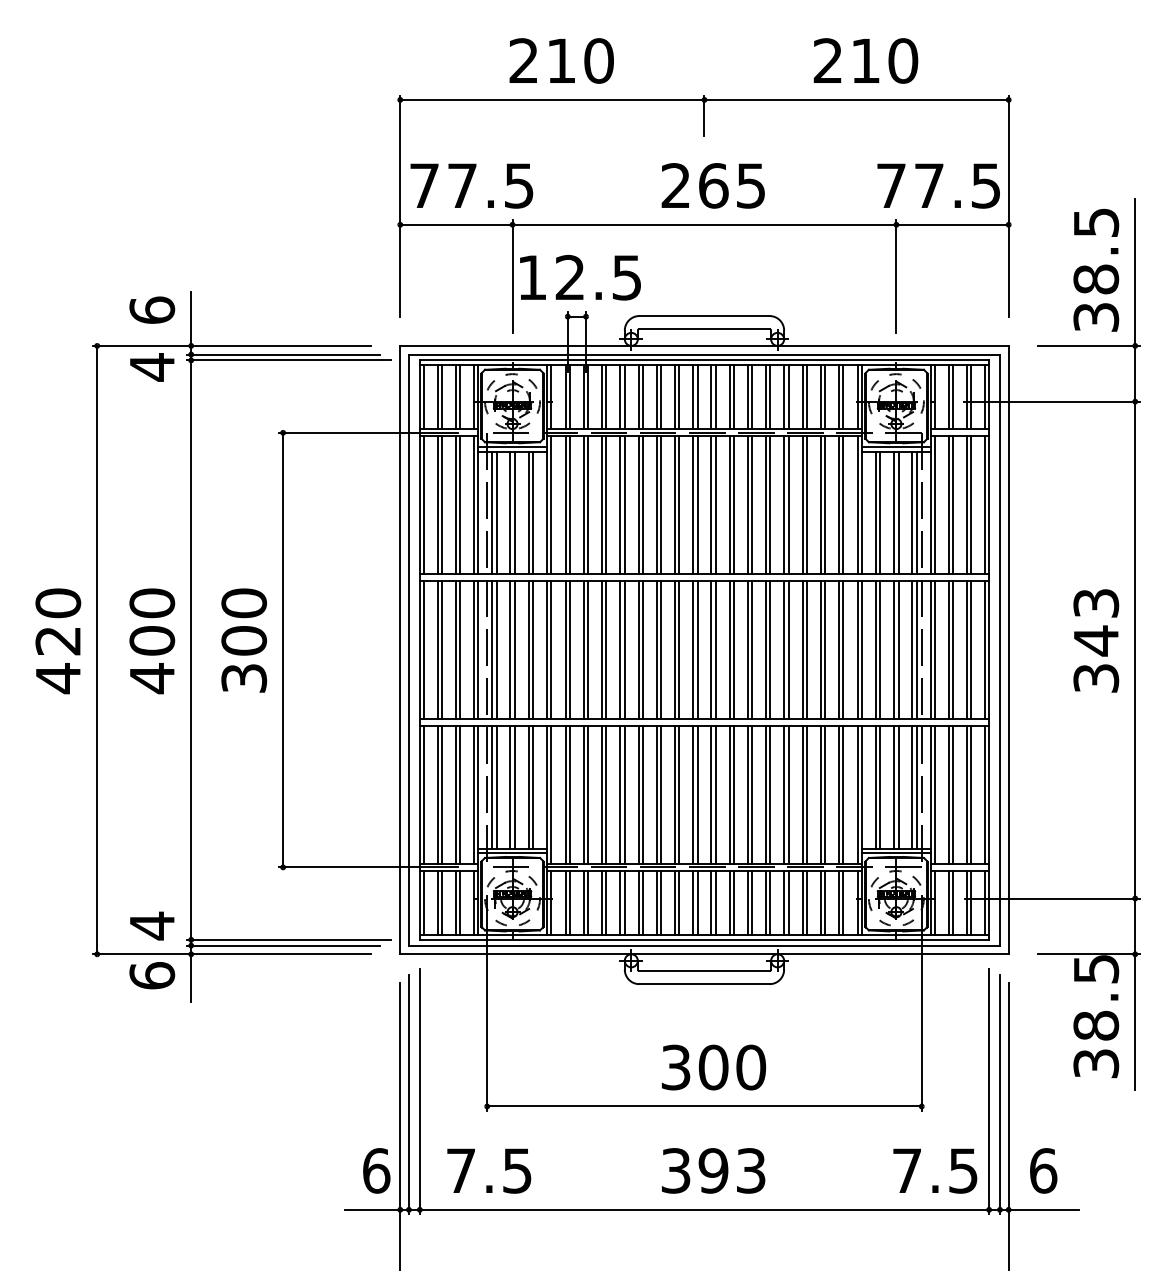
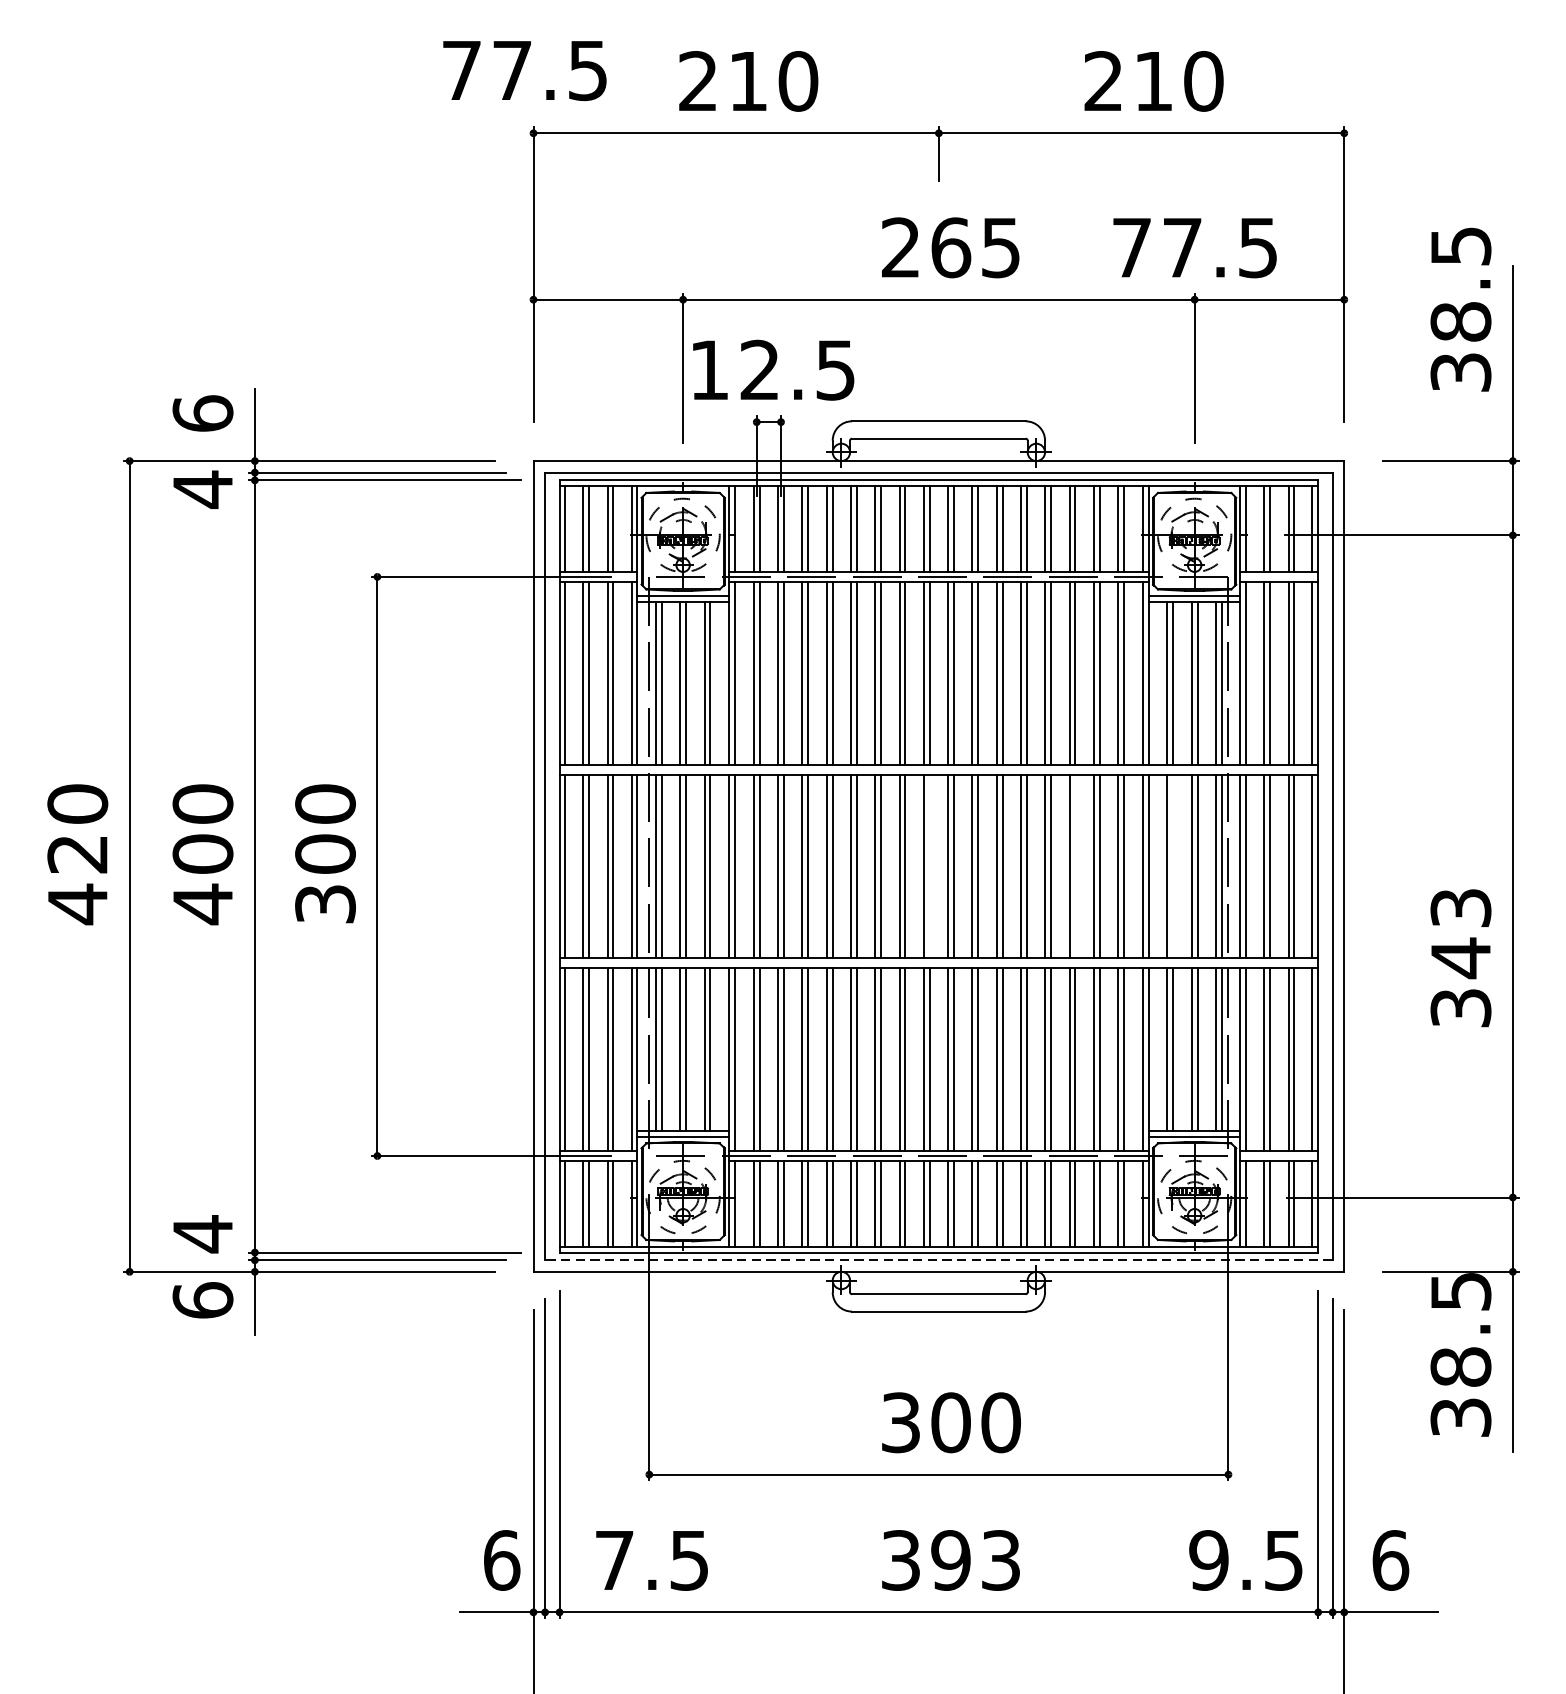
text: (471, 185) -> (524, 70), moved
text: (938, 185) -> (1194, 247), moved
text: (1096, 269) -> (1461, 308), moved
text: (1096, 640) -> (1461, 957), moved
line: (697, 649) -> (929, 865), removed
line: (806, 649) -> (1074, 865), removed
line: (880, 649) -> (1173, 865), removed
line: (704, 945) -> (938, 1260), solid -> dashed
text: (906, 1170) -> (1208, 1559), 7.5 -> 9.5

